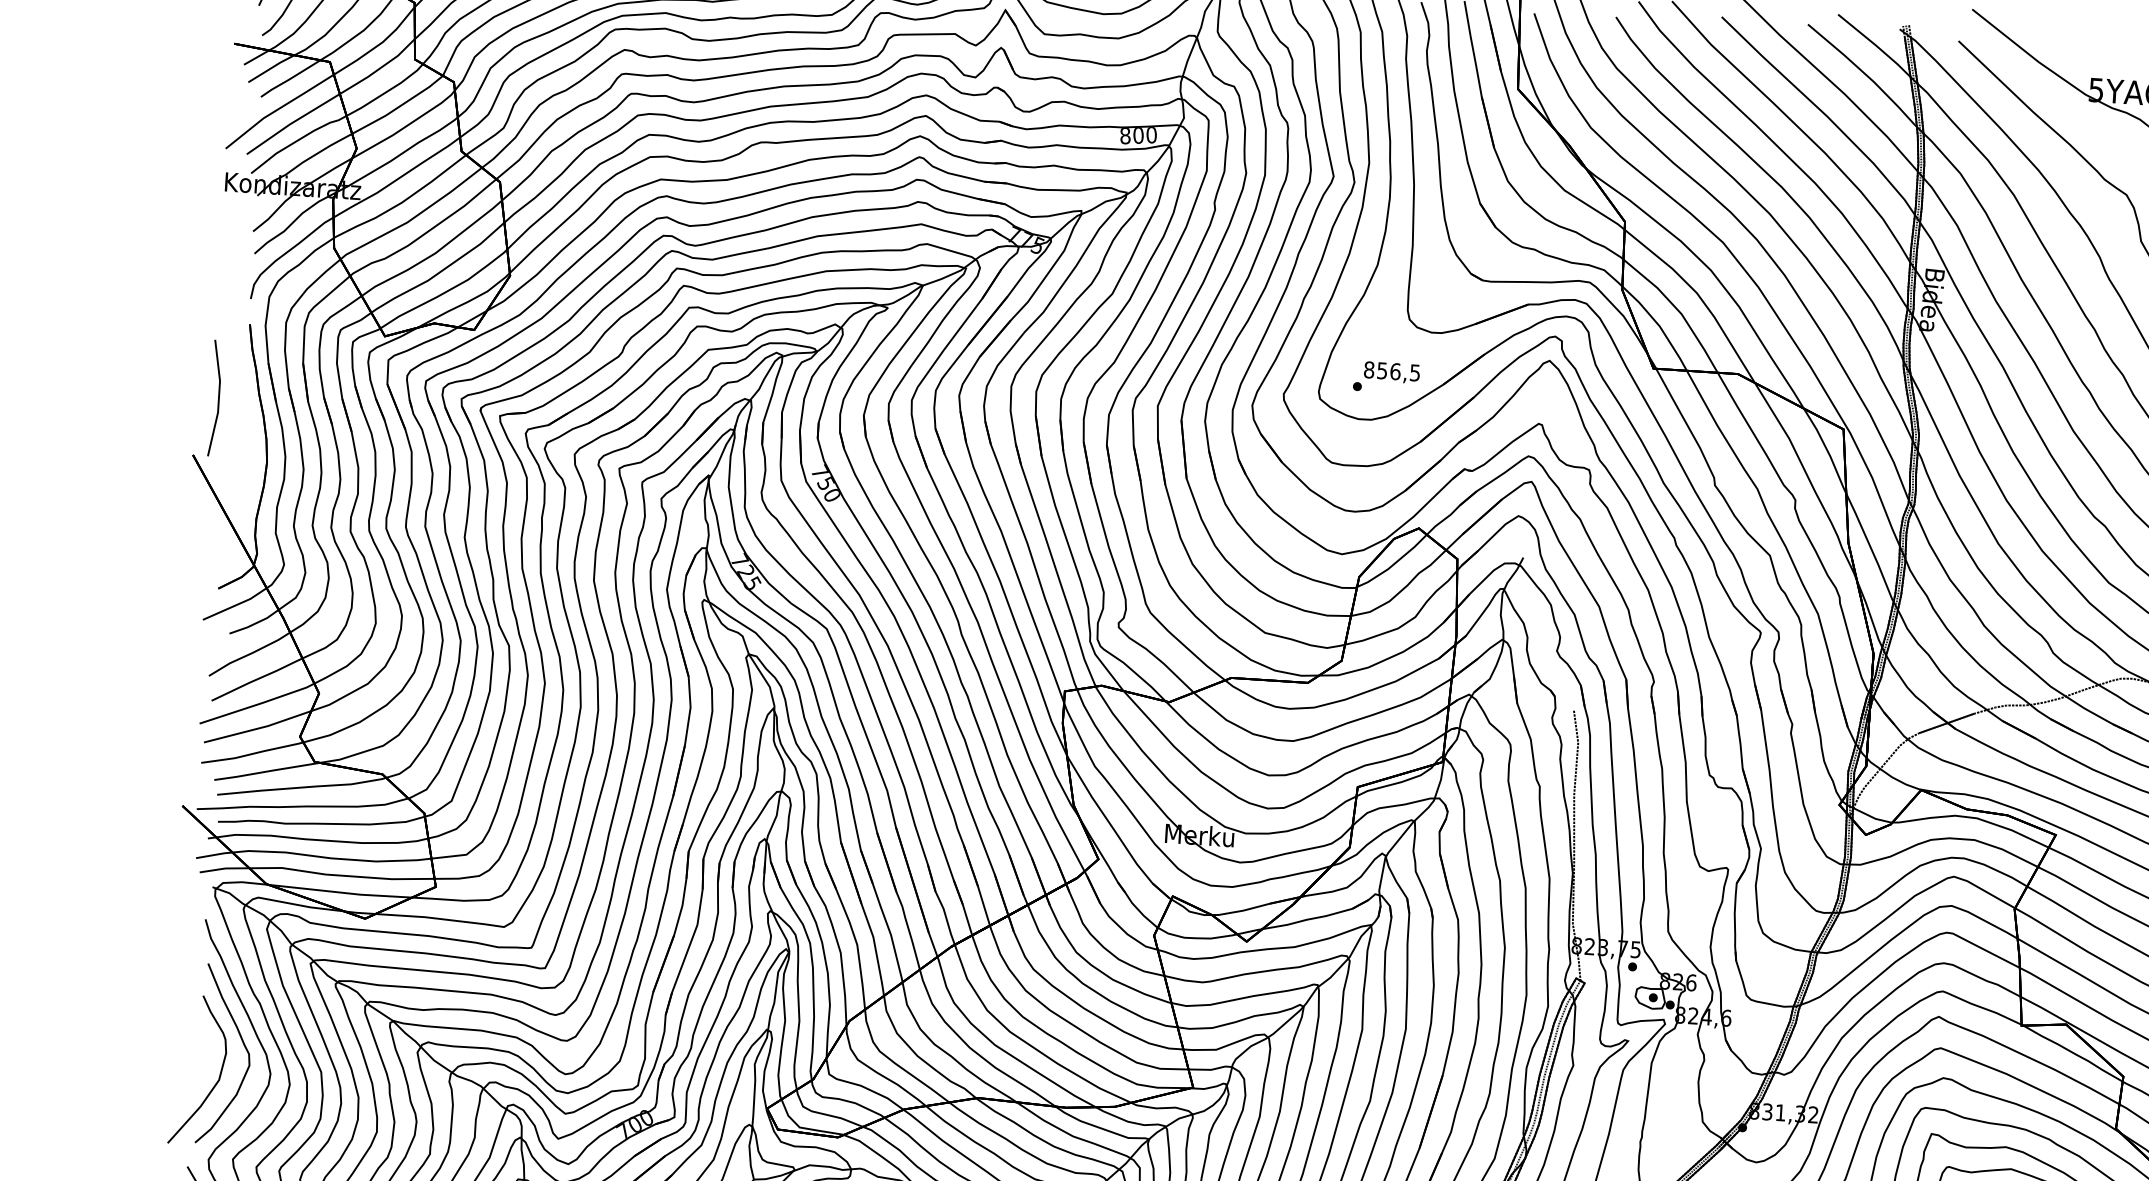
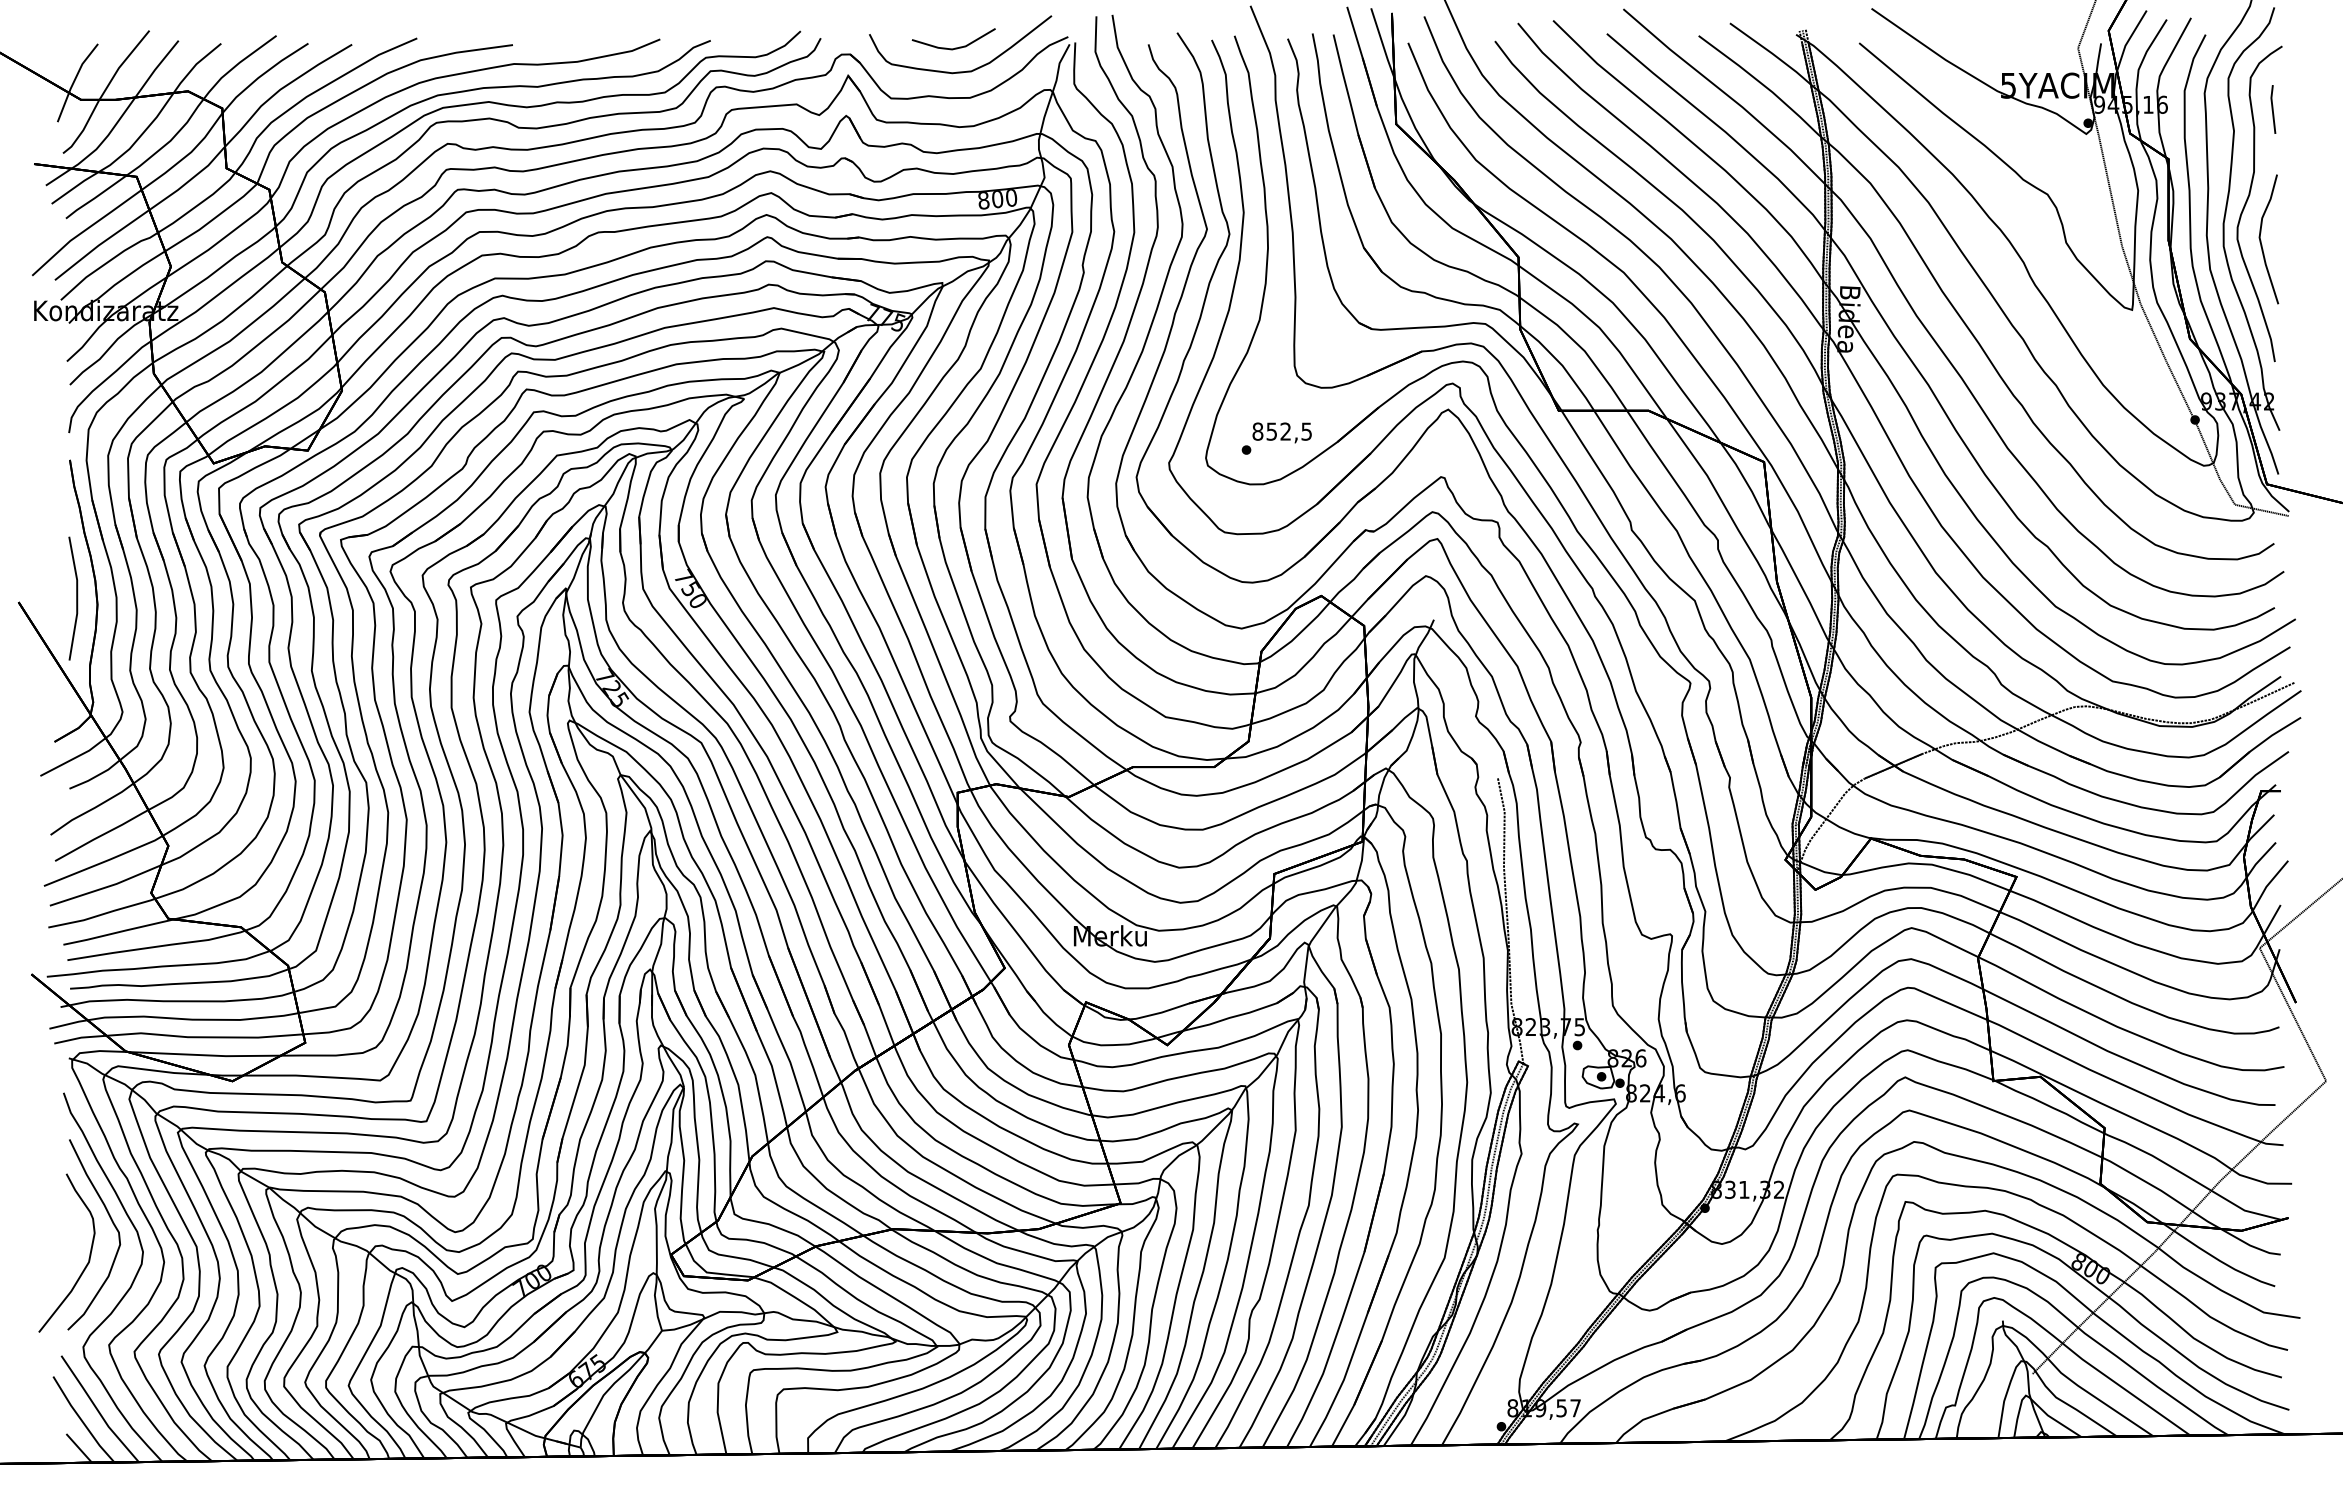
text: (1395, 371) -> (1285, 431), 856,5 -> 852,5
part: (215, 398) -> (73, 598), moved

